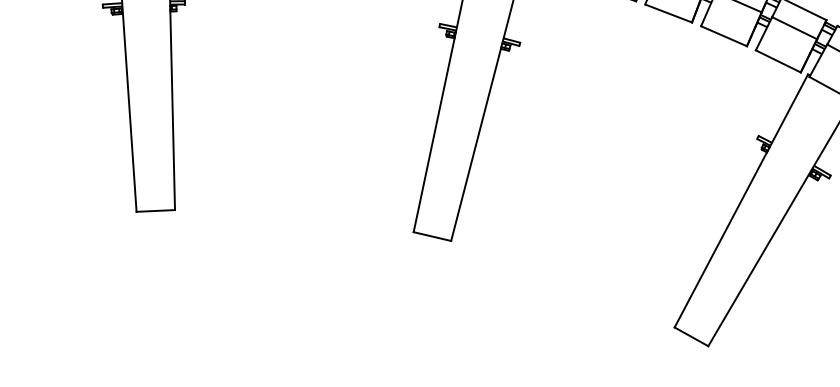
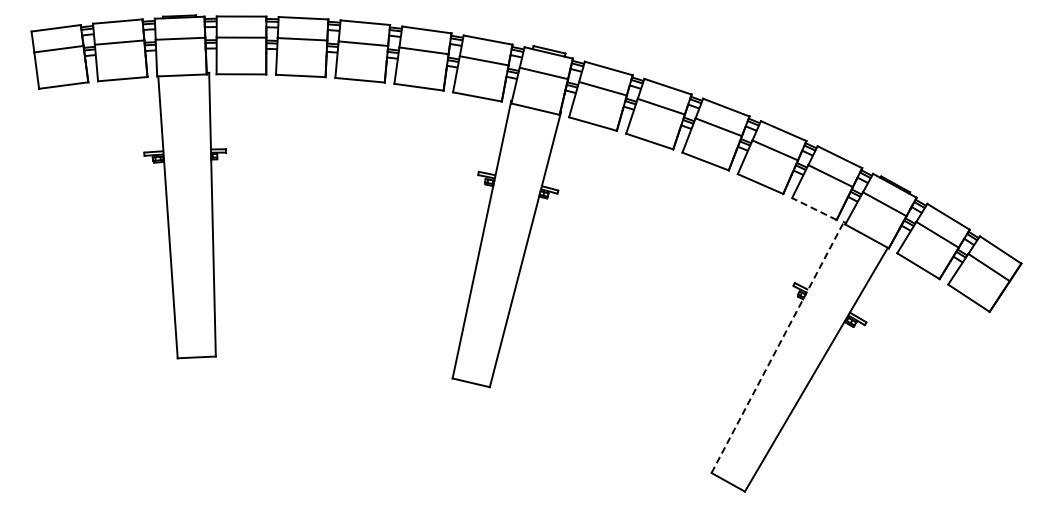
line: (778, 61) -> (814, 209), solid -> dashed
line: (741, 200) -> (777, 347), solid -> dashed

